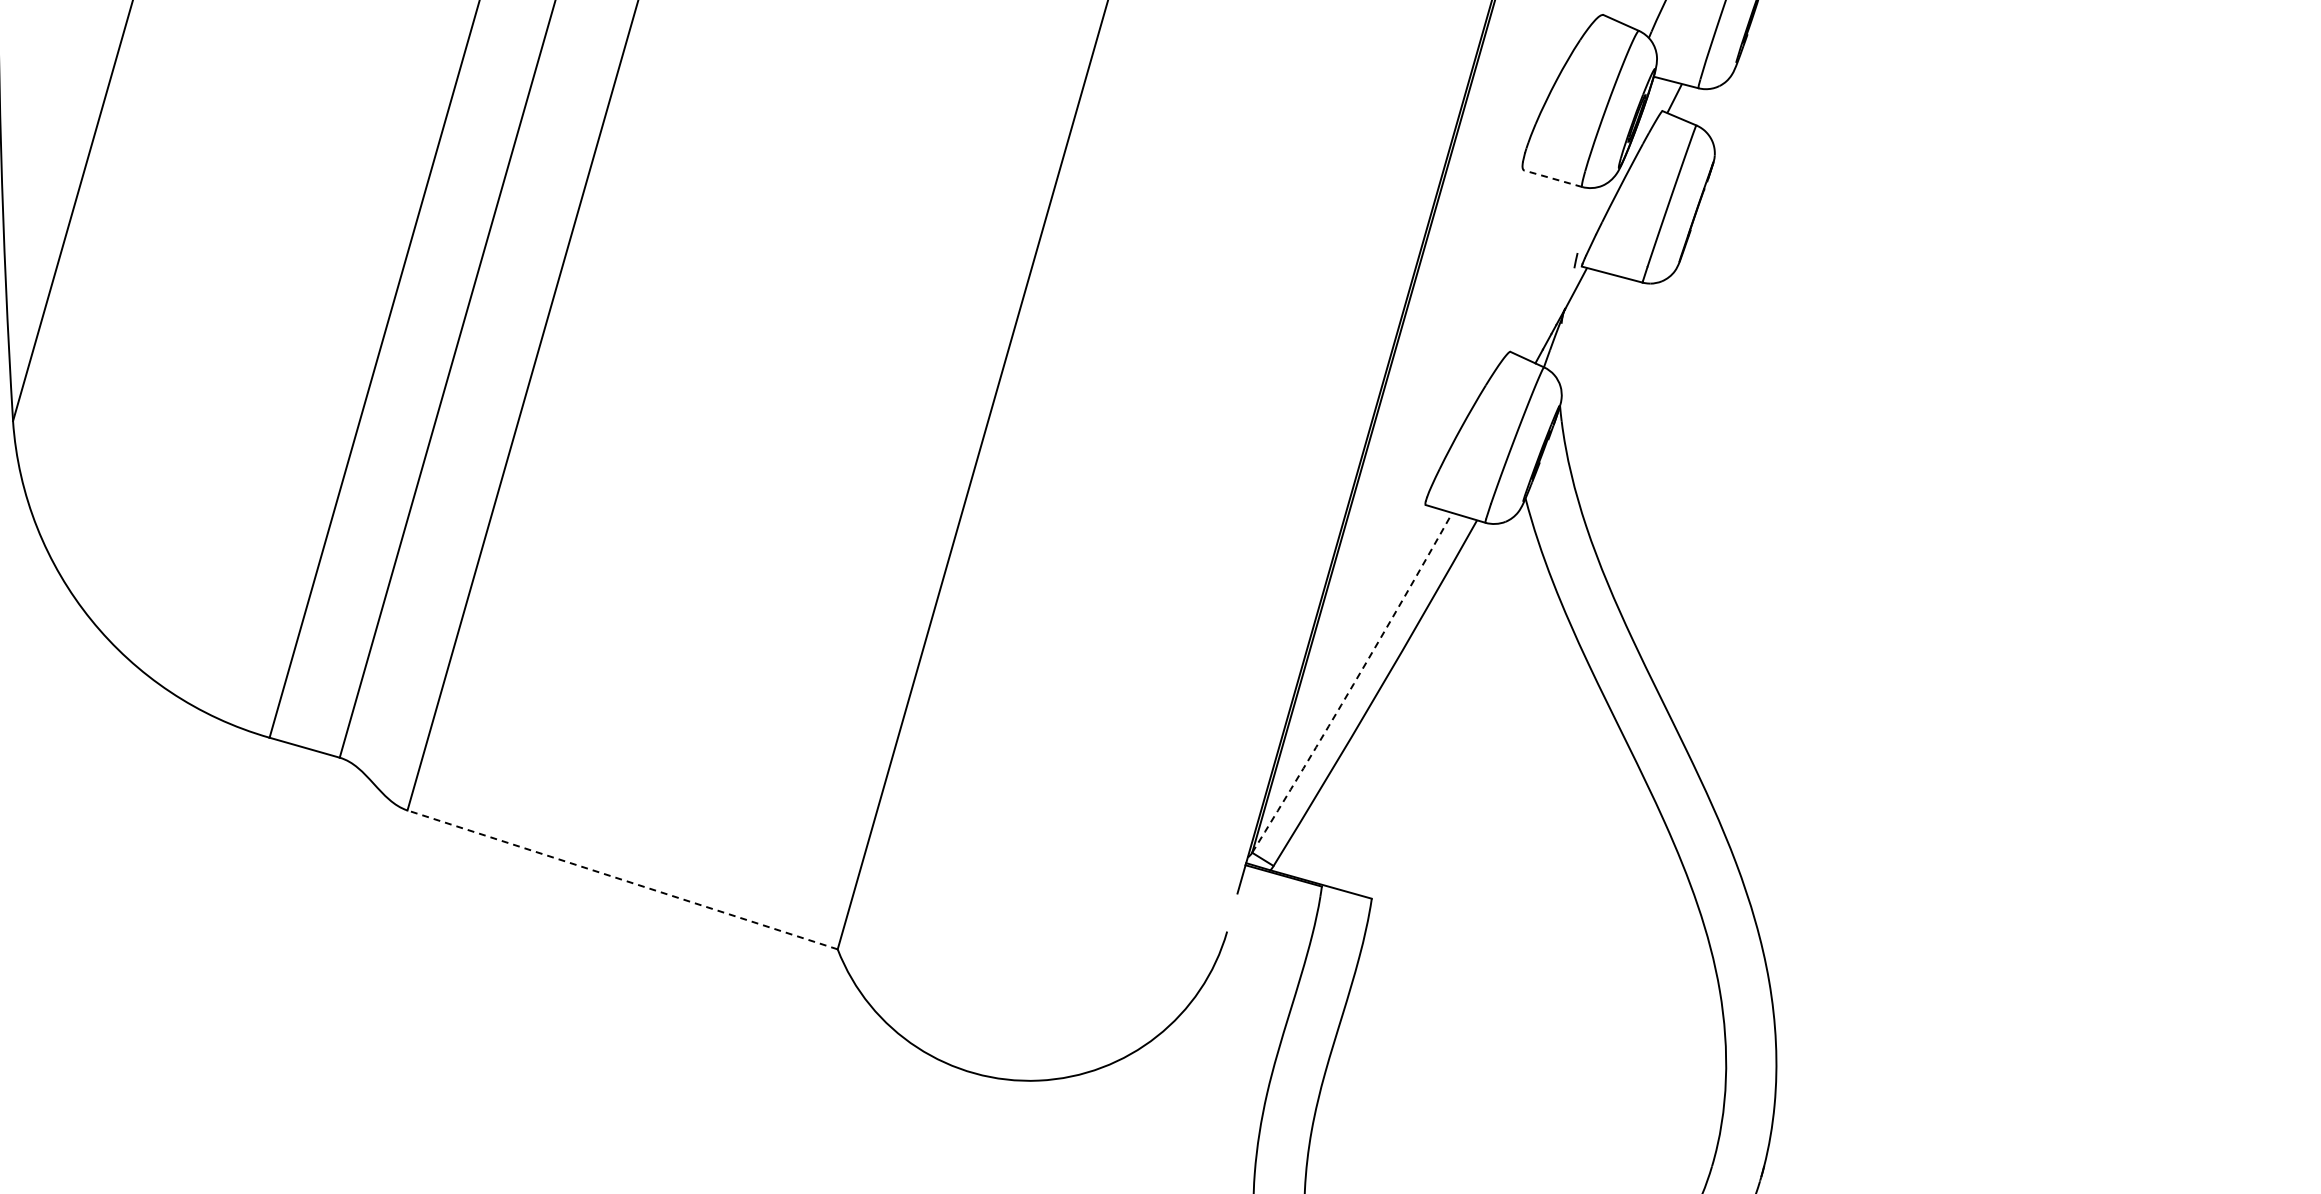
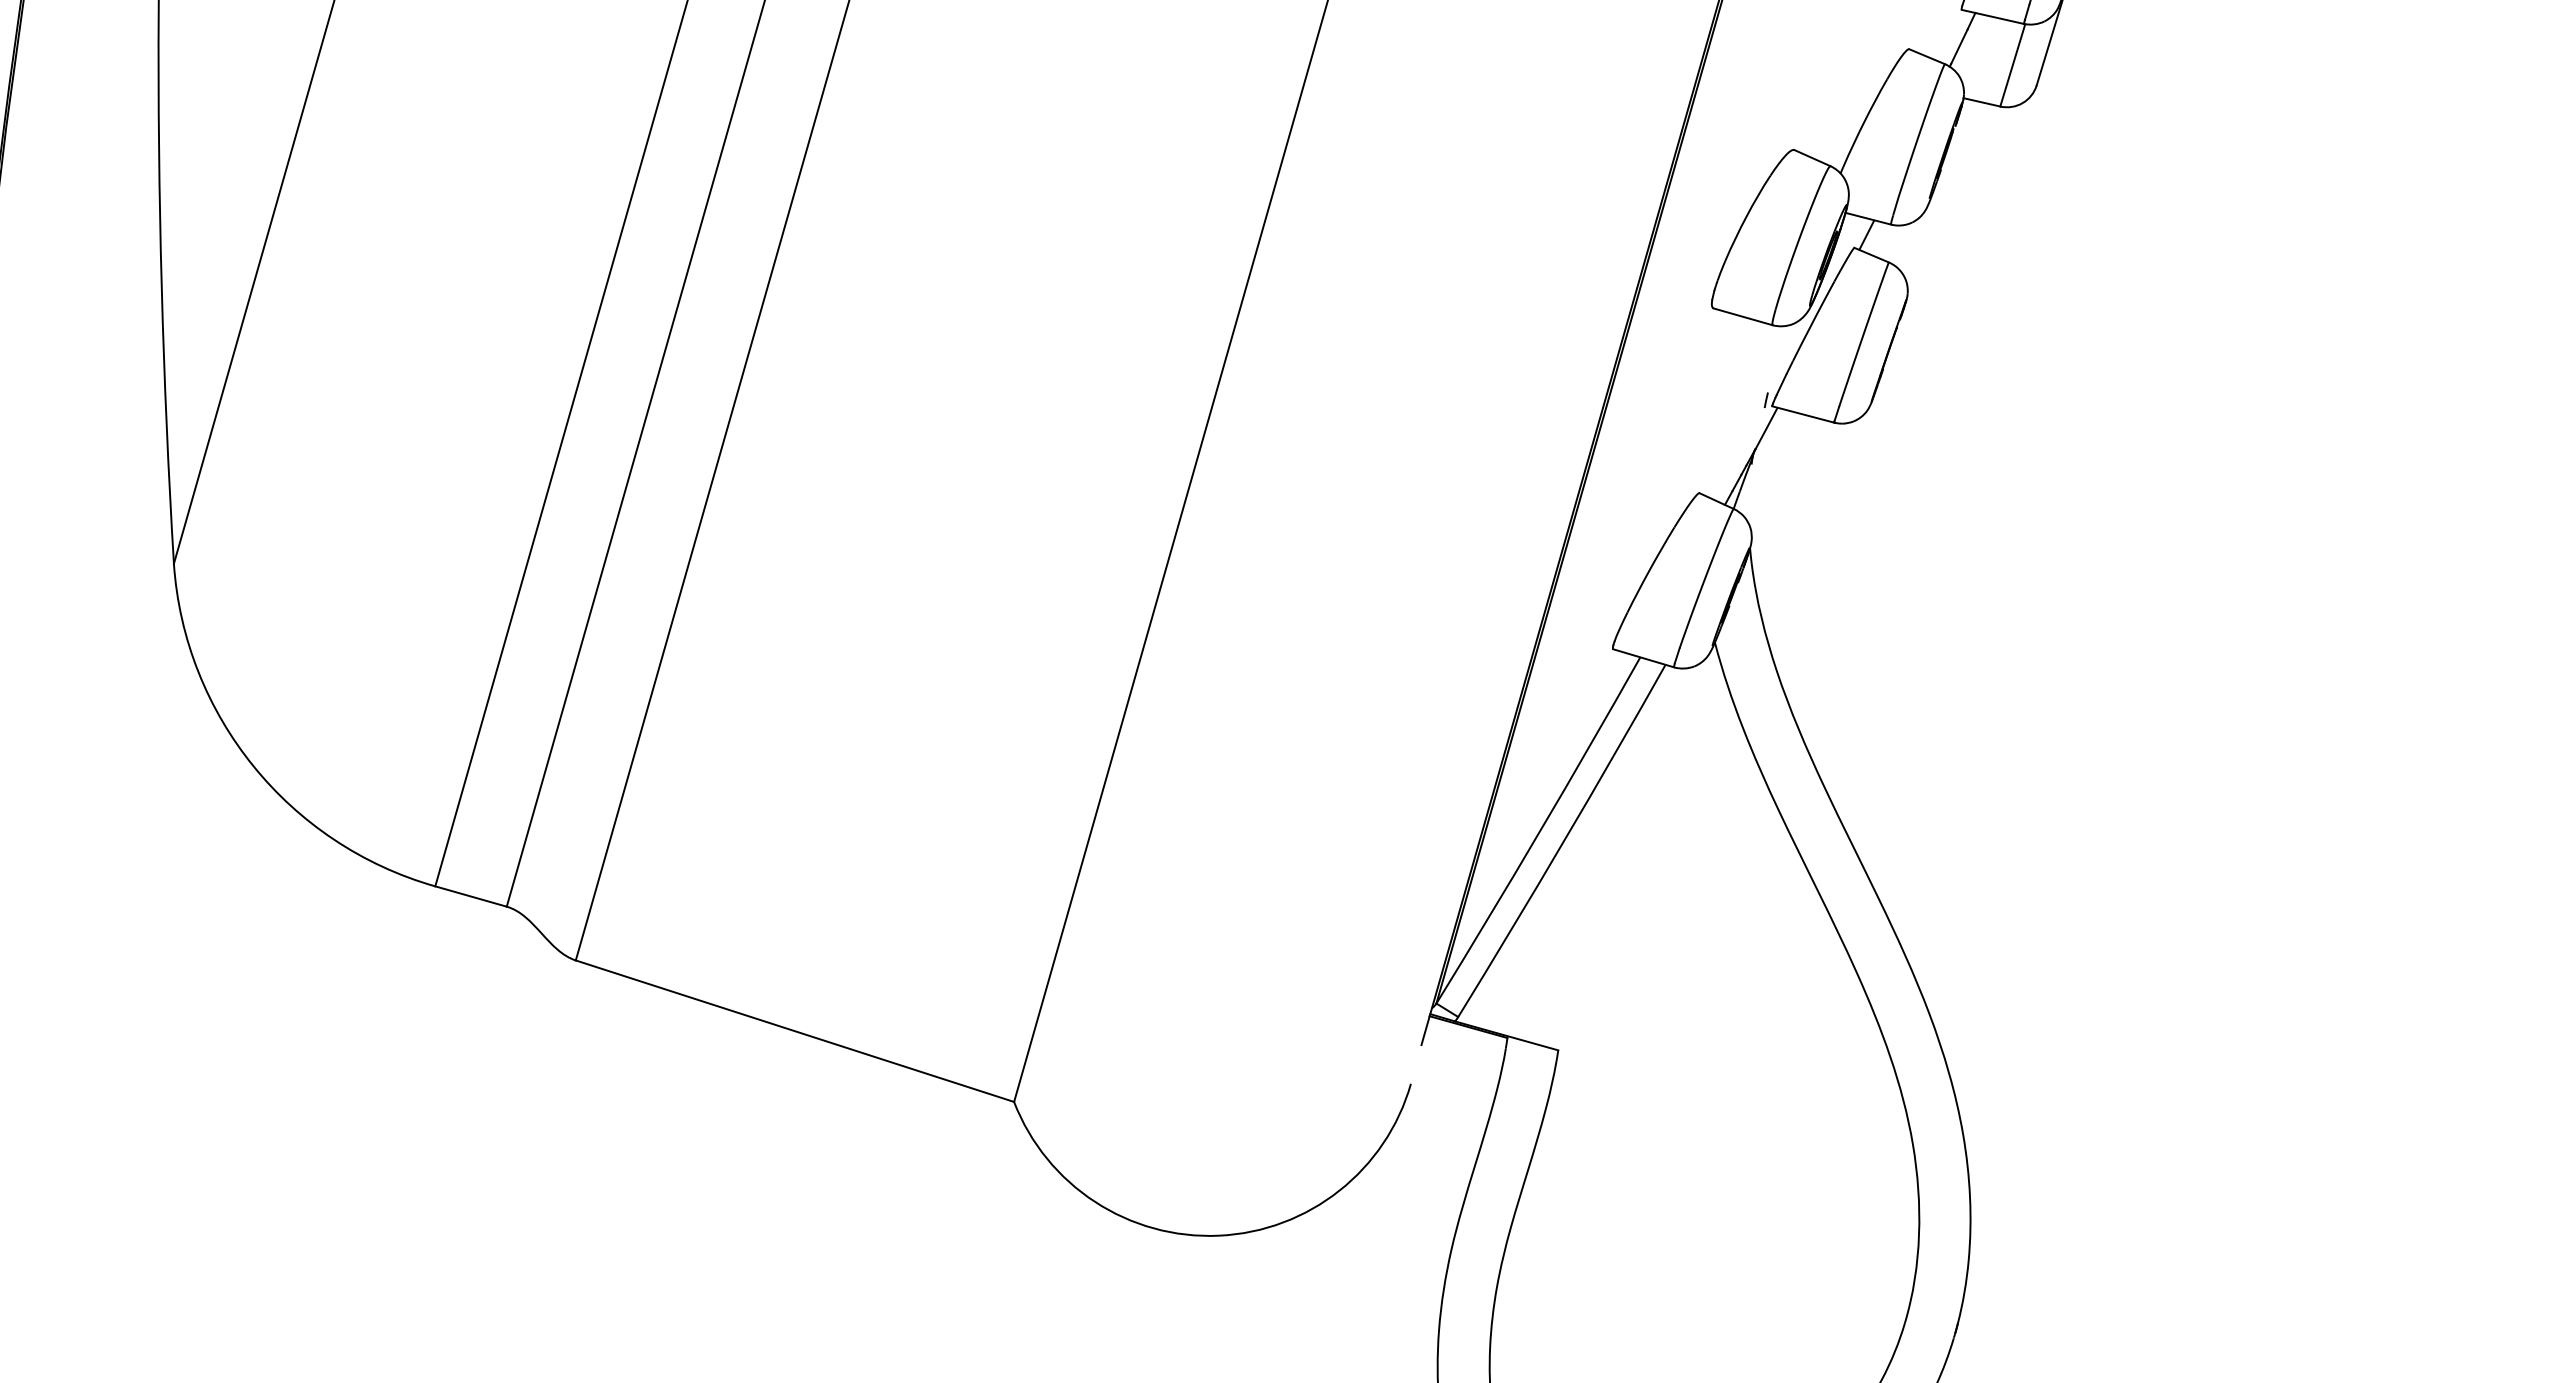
line: (1553, 178) -> (1743, 316), dashed -> solid
arc: (1354, 683) -> (1540, 831), dashed -> solid
line: (622, 880) -> (794, 1031), dashed -> solid

